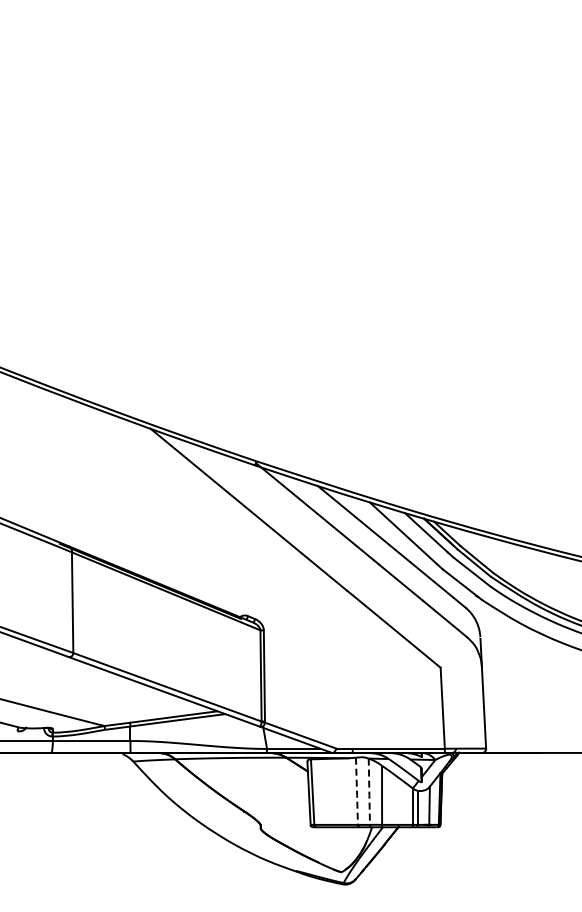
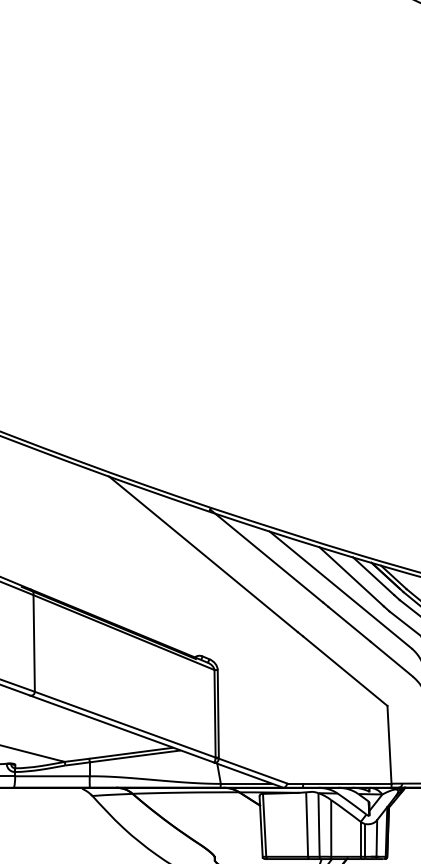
line: (357, 792) -> (307, 825), dashed -> solid
line: (369, 792) -> (319, 825), dashed -> solid

